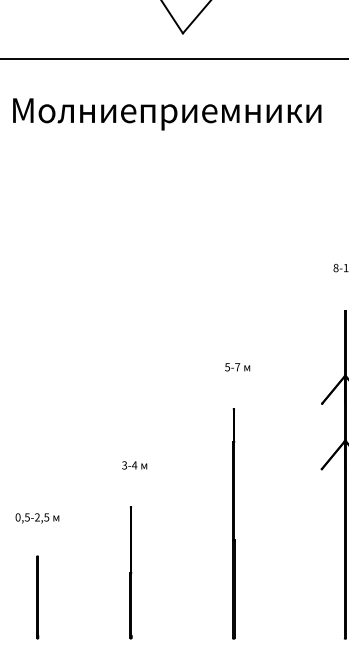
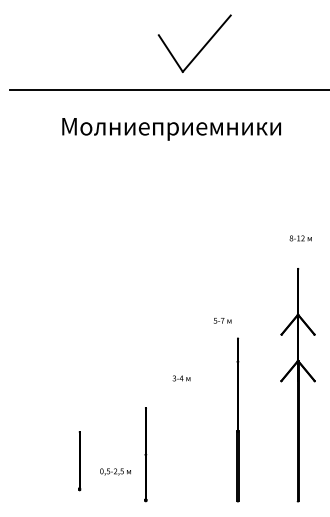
text: (237, 366) -> (222, 320), moved
text: (134, 465) -> (181, 378), moved
text: (37, 517) -> (115, 471), moved
line: (233, 523) -> (237, 419), moved
part: (37, 597) -> (79, 461), moved

